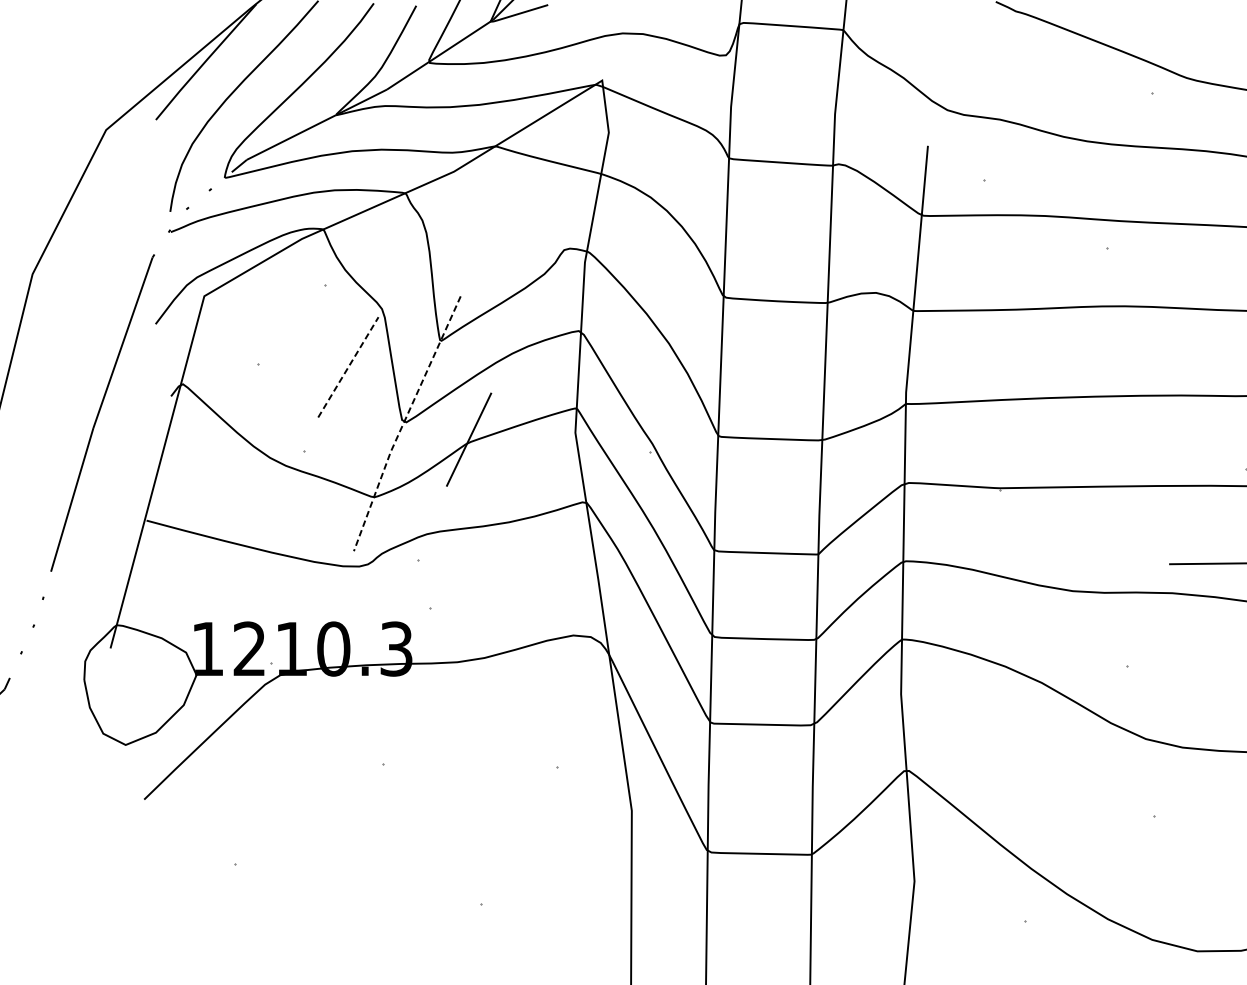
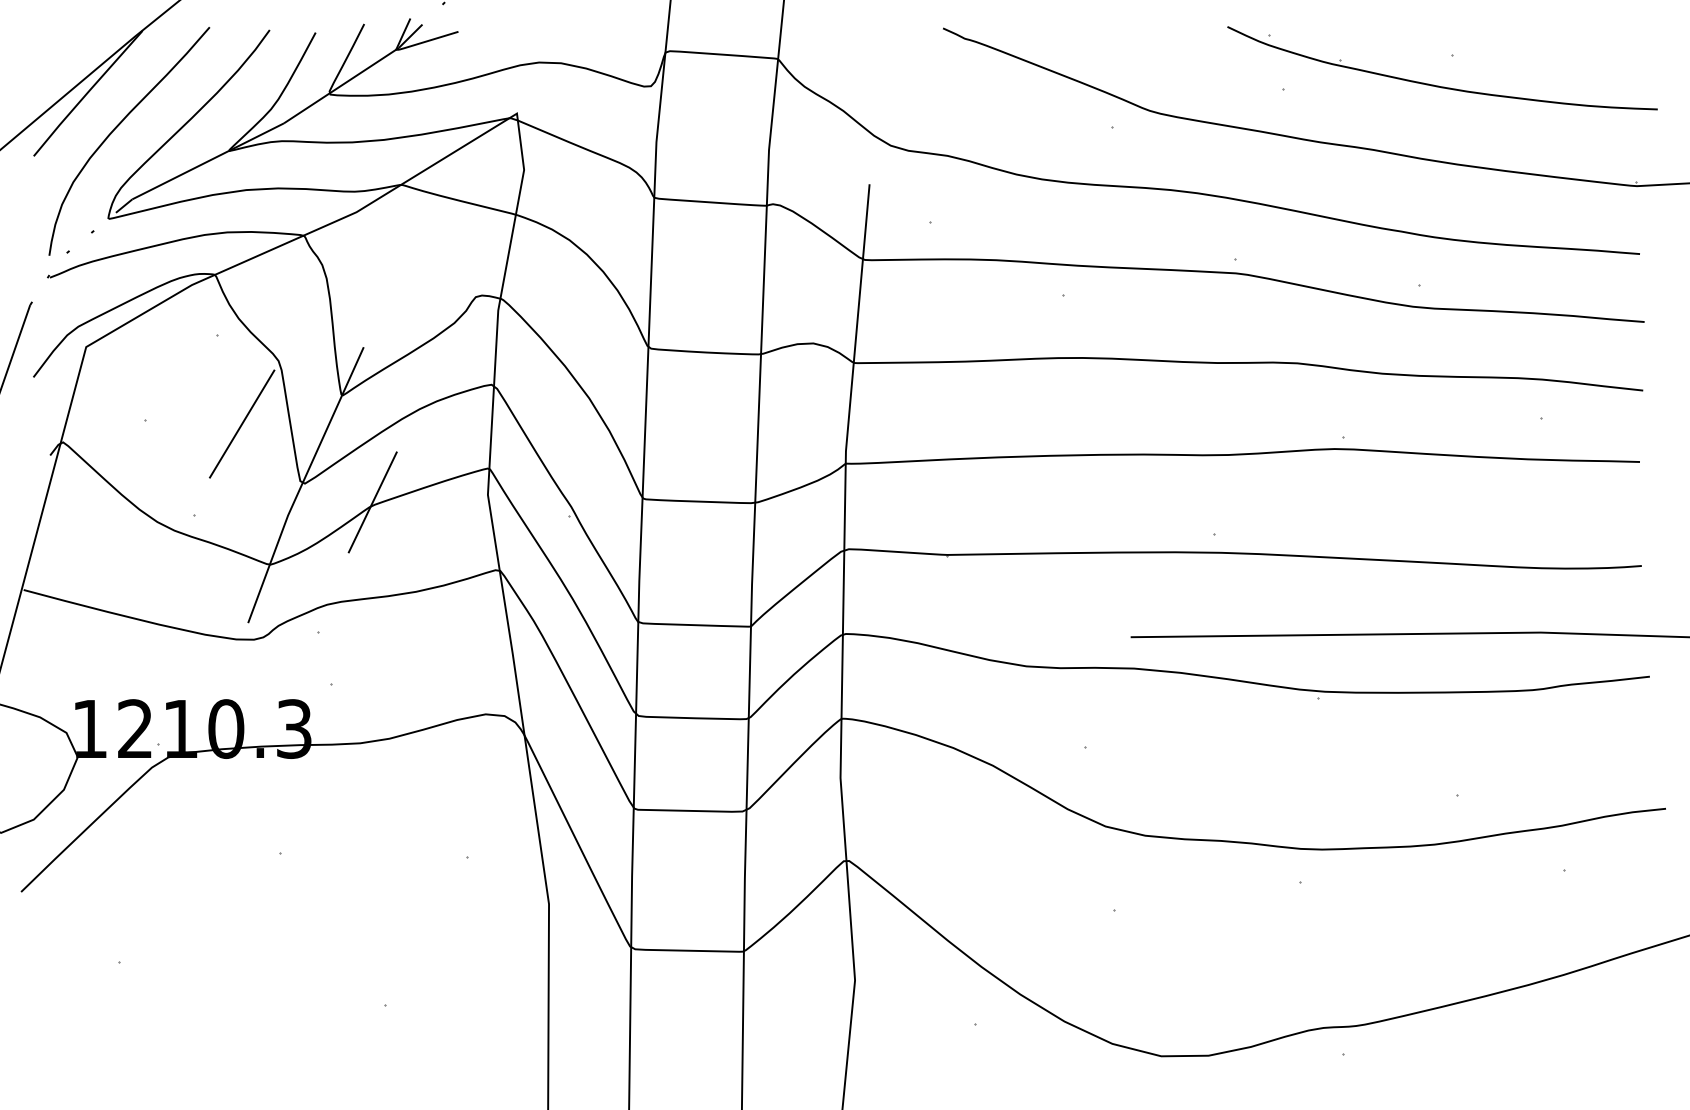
line: (348, 366) -> (242, 423), dashed -> solid
line: (404, 423) -> (302, 484), dashed -> solid

